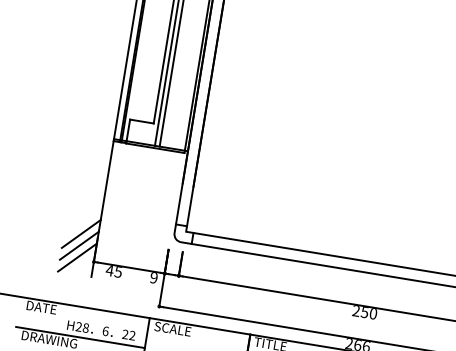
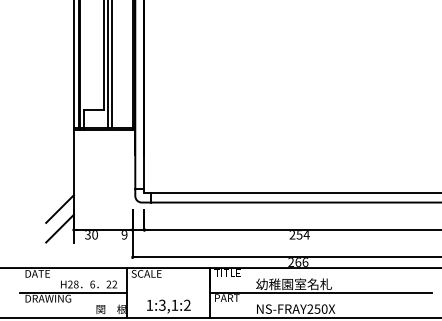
line: (78, 245) -> (59, 218), removed
text: (112, 271) -> (90, 235), 45 -> 30
text: (373, 314) -> (306, 235), 250 -> 254

